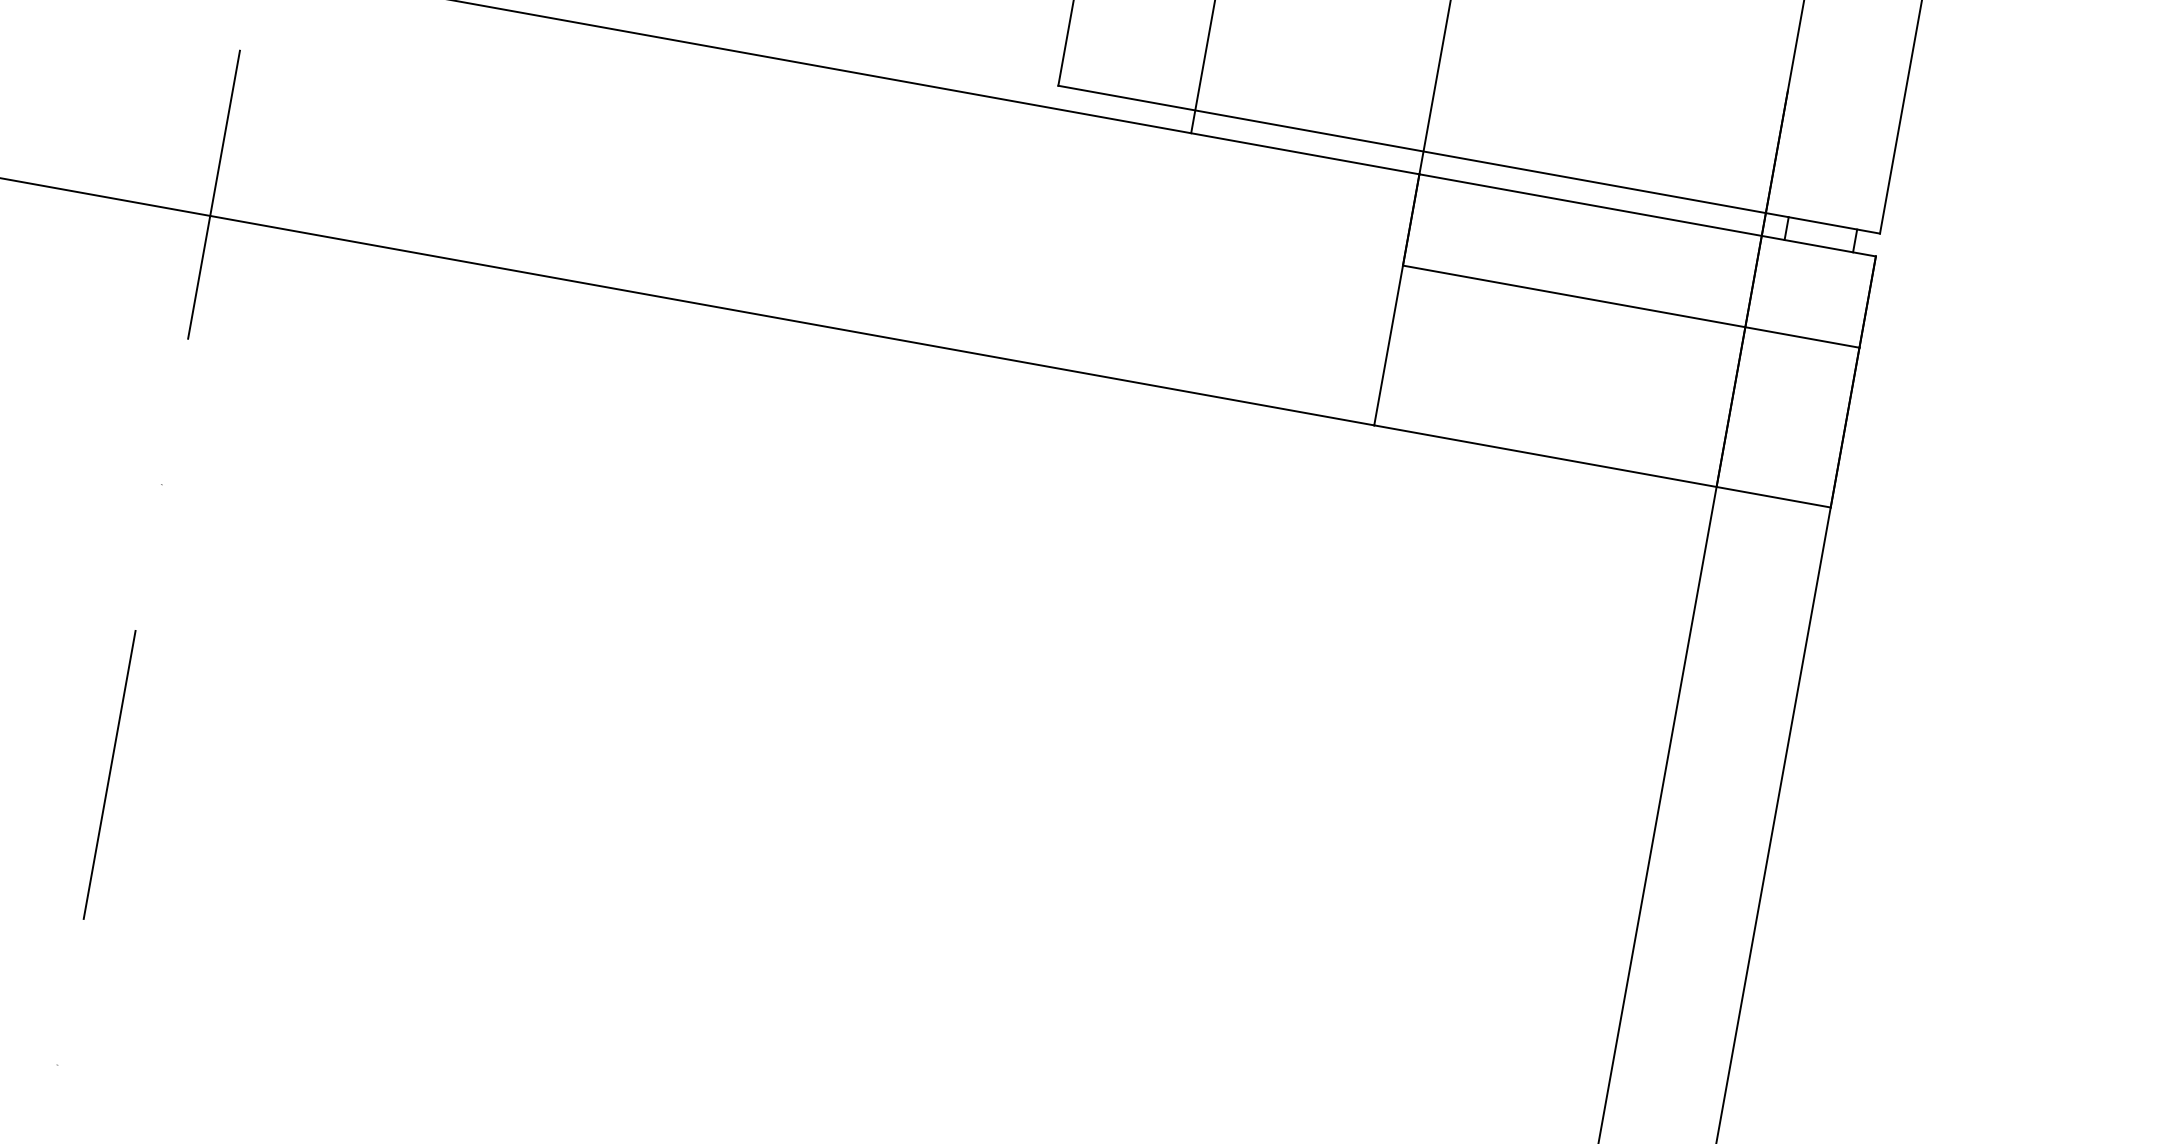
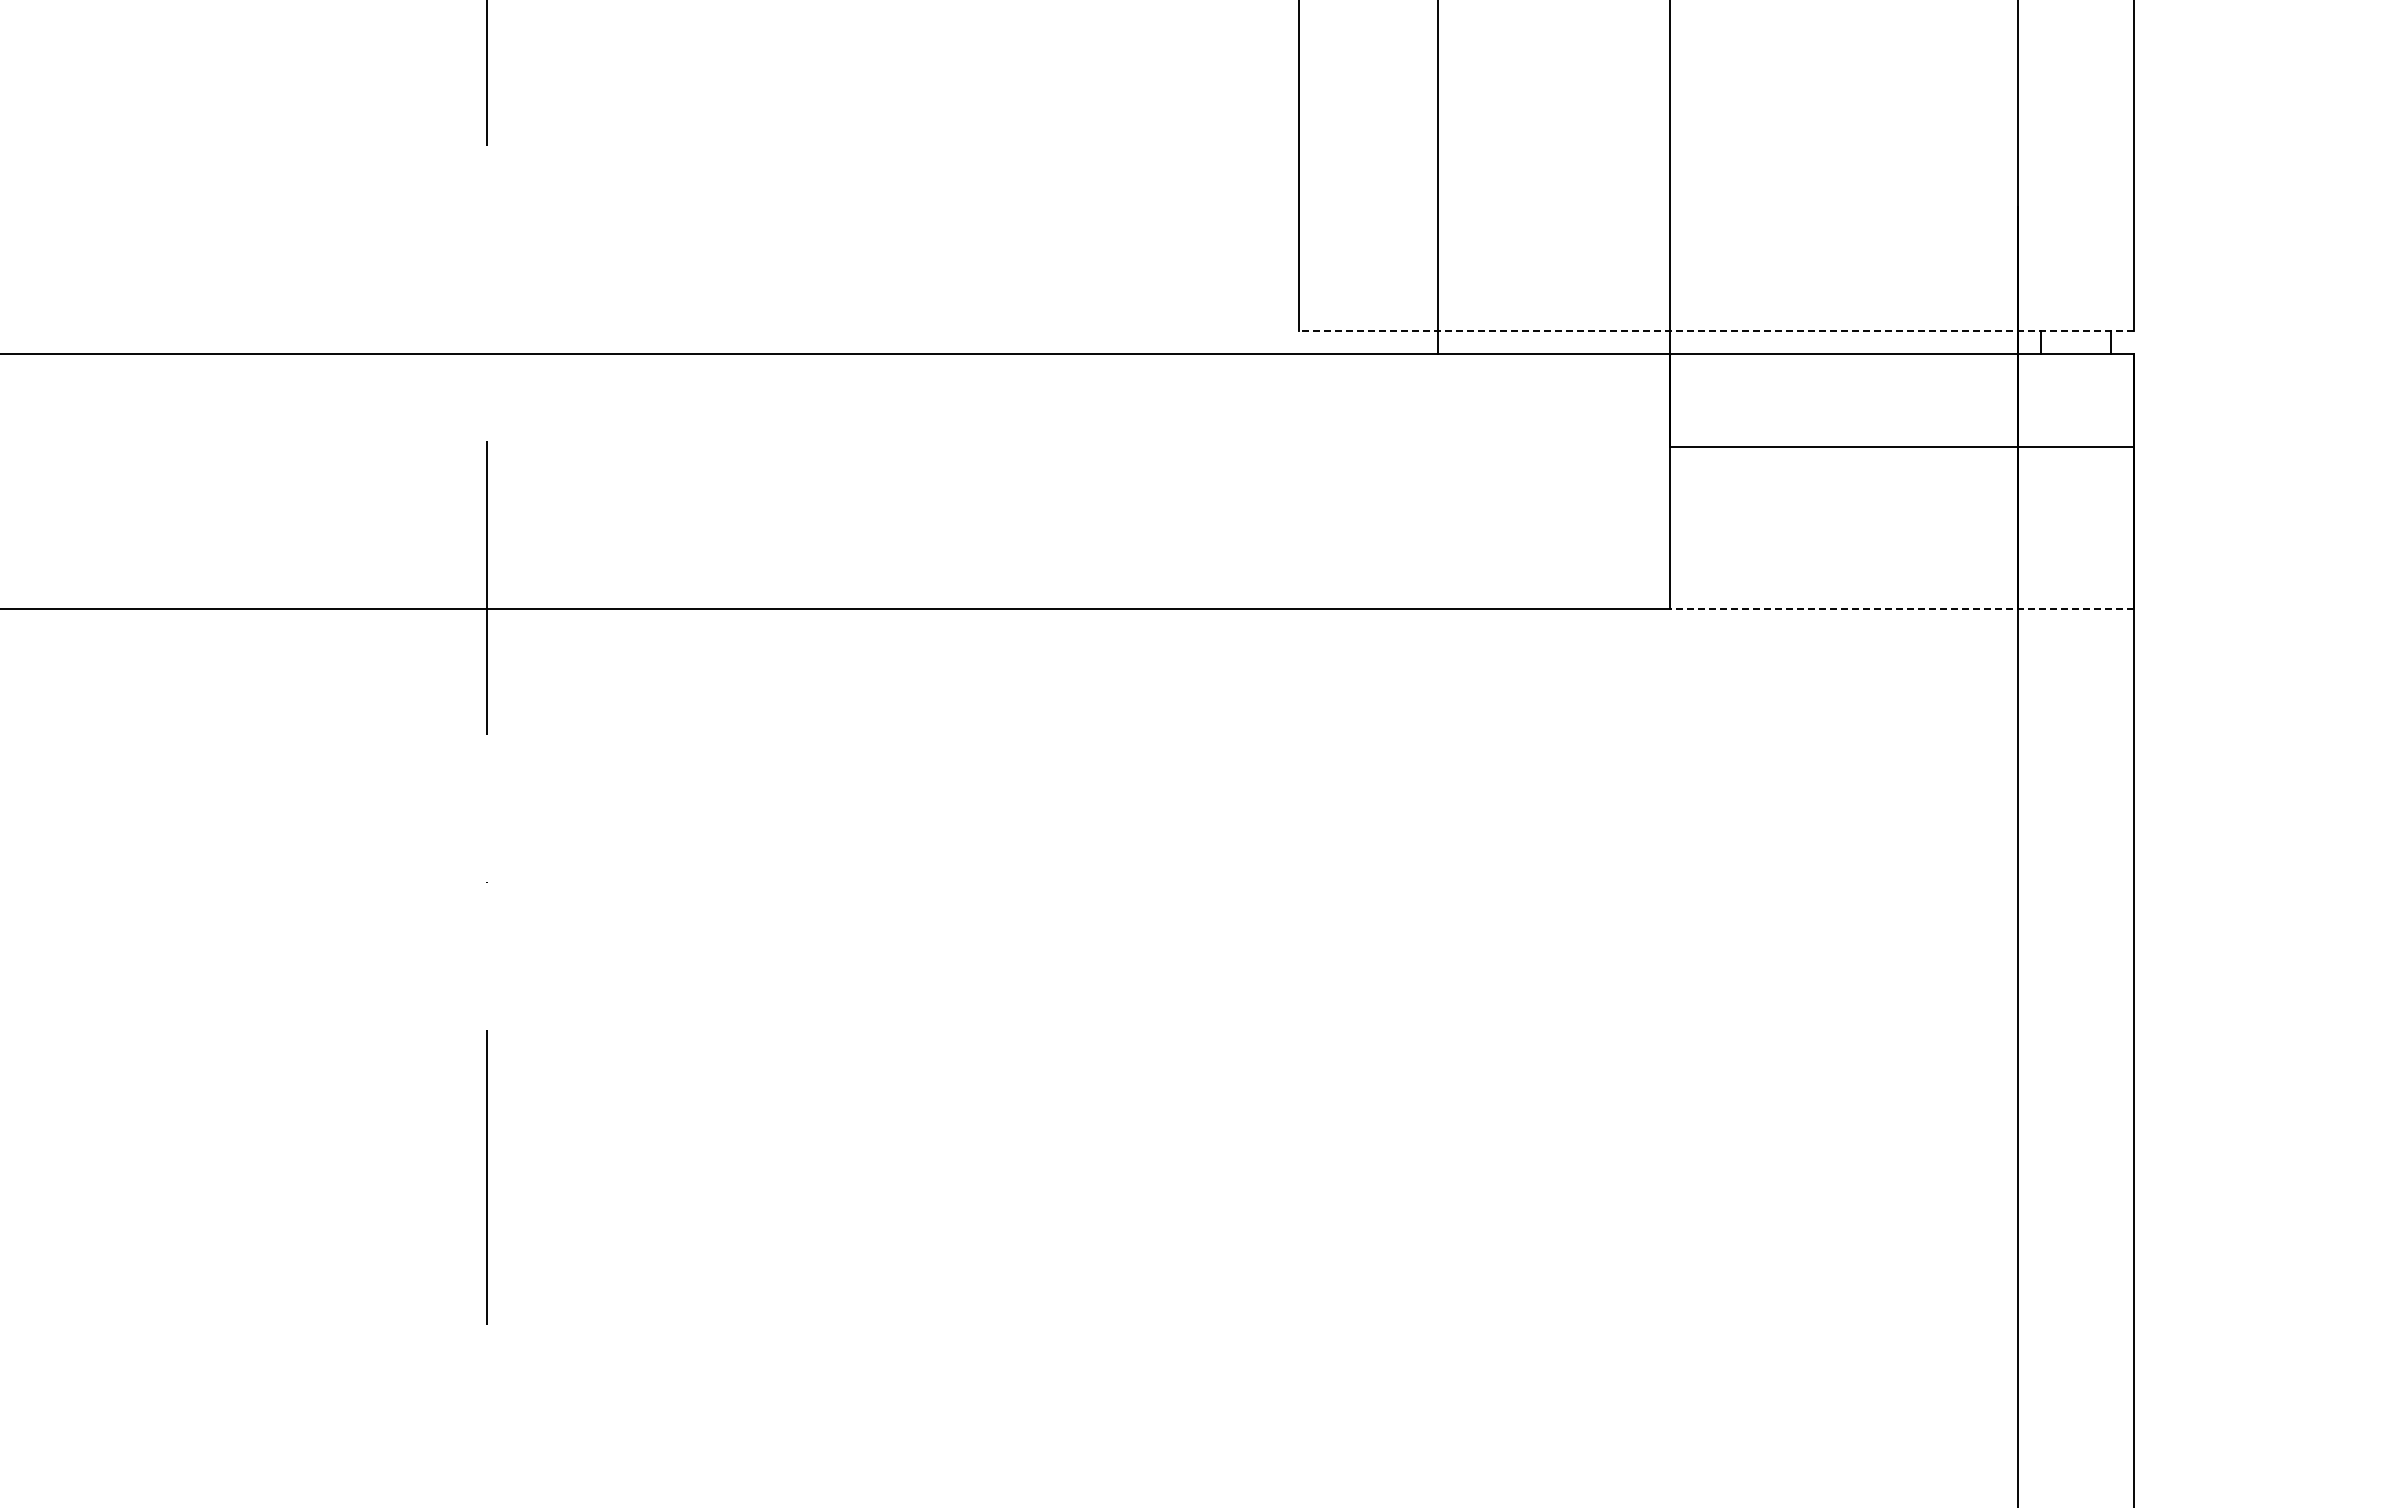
line: (1468, 159) -> (1715, 331), solid -> dashed
line: (1602, 466) -> (1901, 609), solid -> dashed

